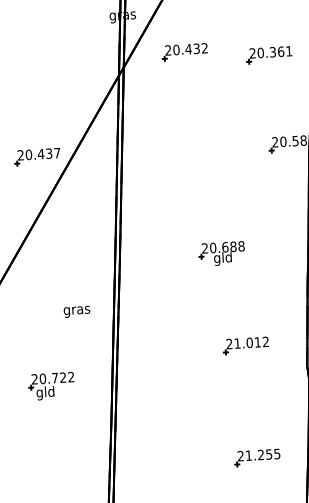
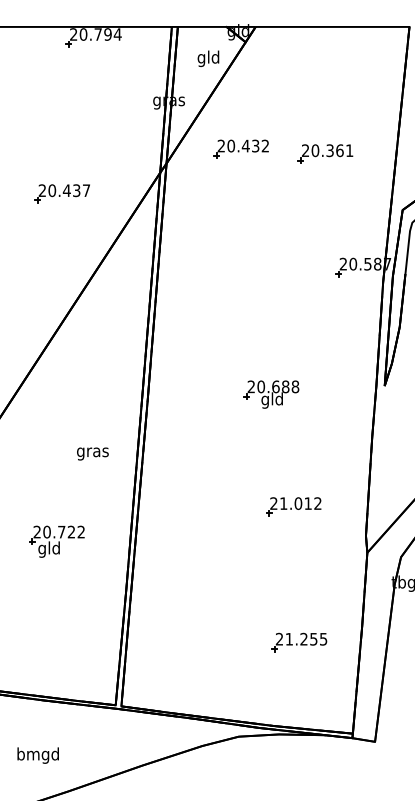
part: (269, 54) -> (325, 153), moved
part: (36, 156) -> (61, 193), moved

